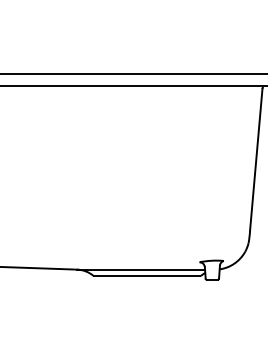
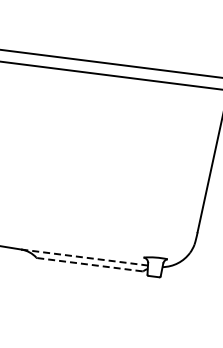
line: (141, 269) -> (84, 257), solid -> dashed
line: (146, 276) -> (89, 265), solid -> dashed

